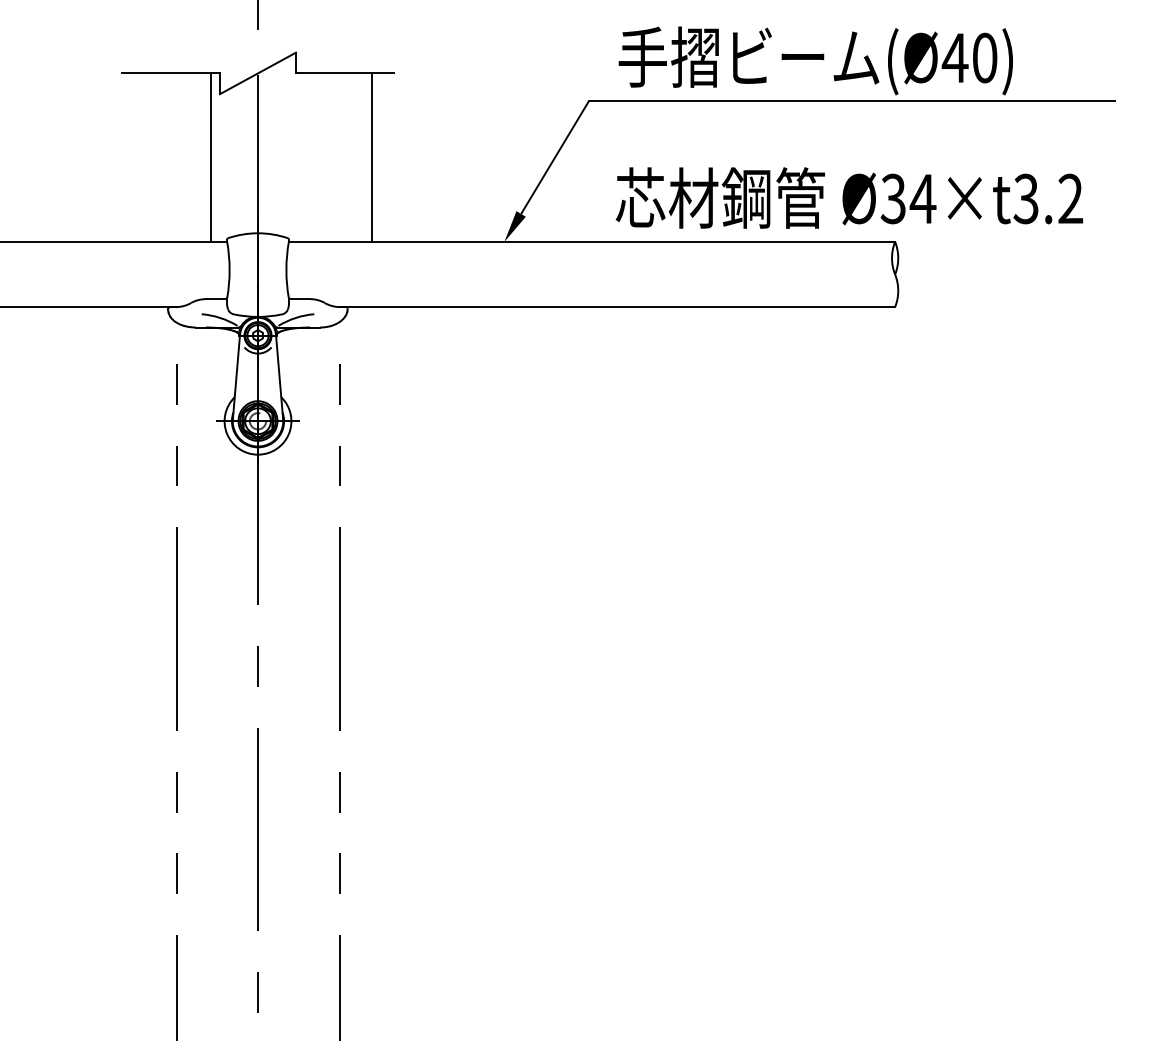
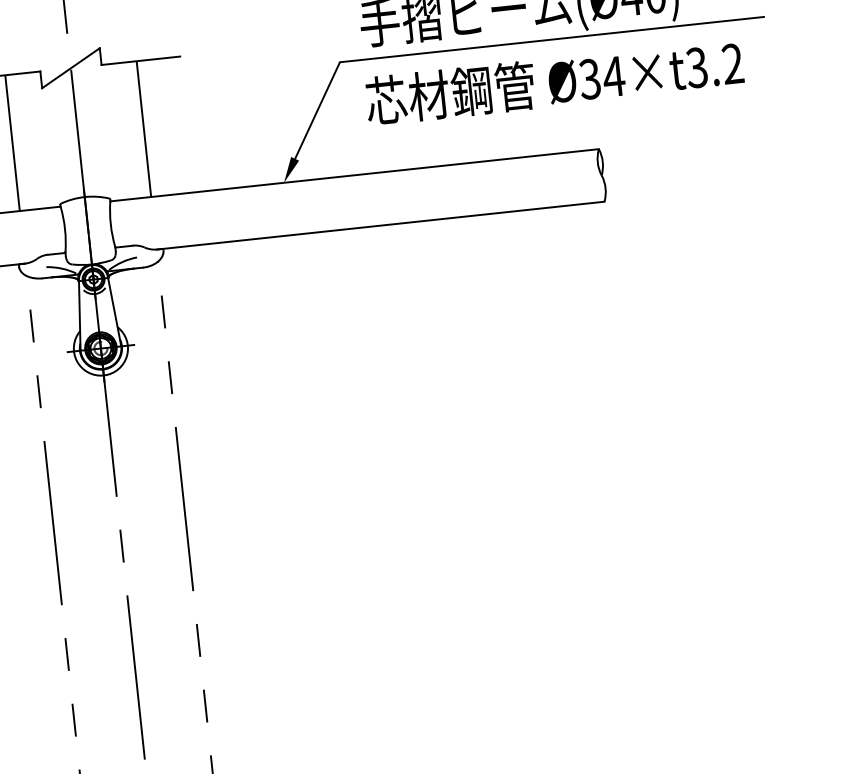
line: (210, 157) -> (12, 143), moved
line: (371, 157) -> (143, 128), moved
text: (849, 197) -> (554, 81), moved

